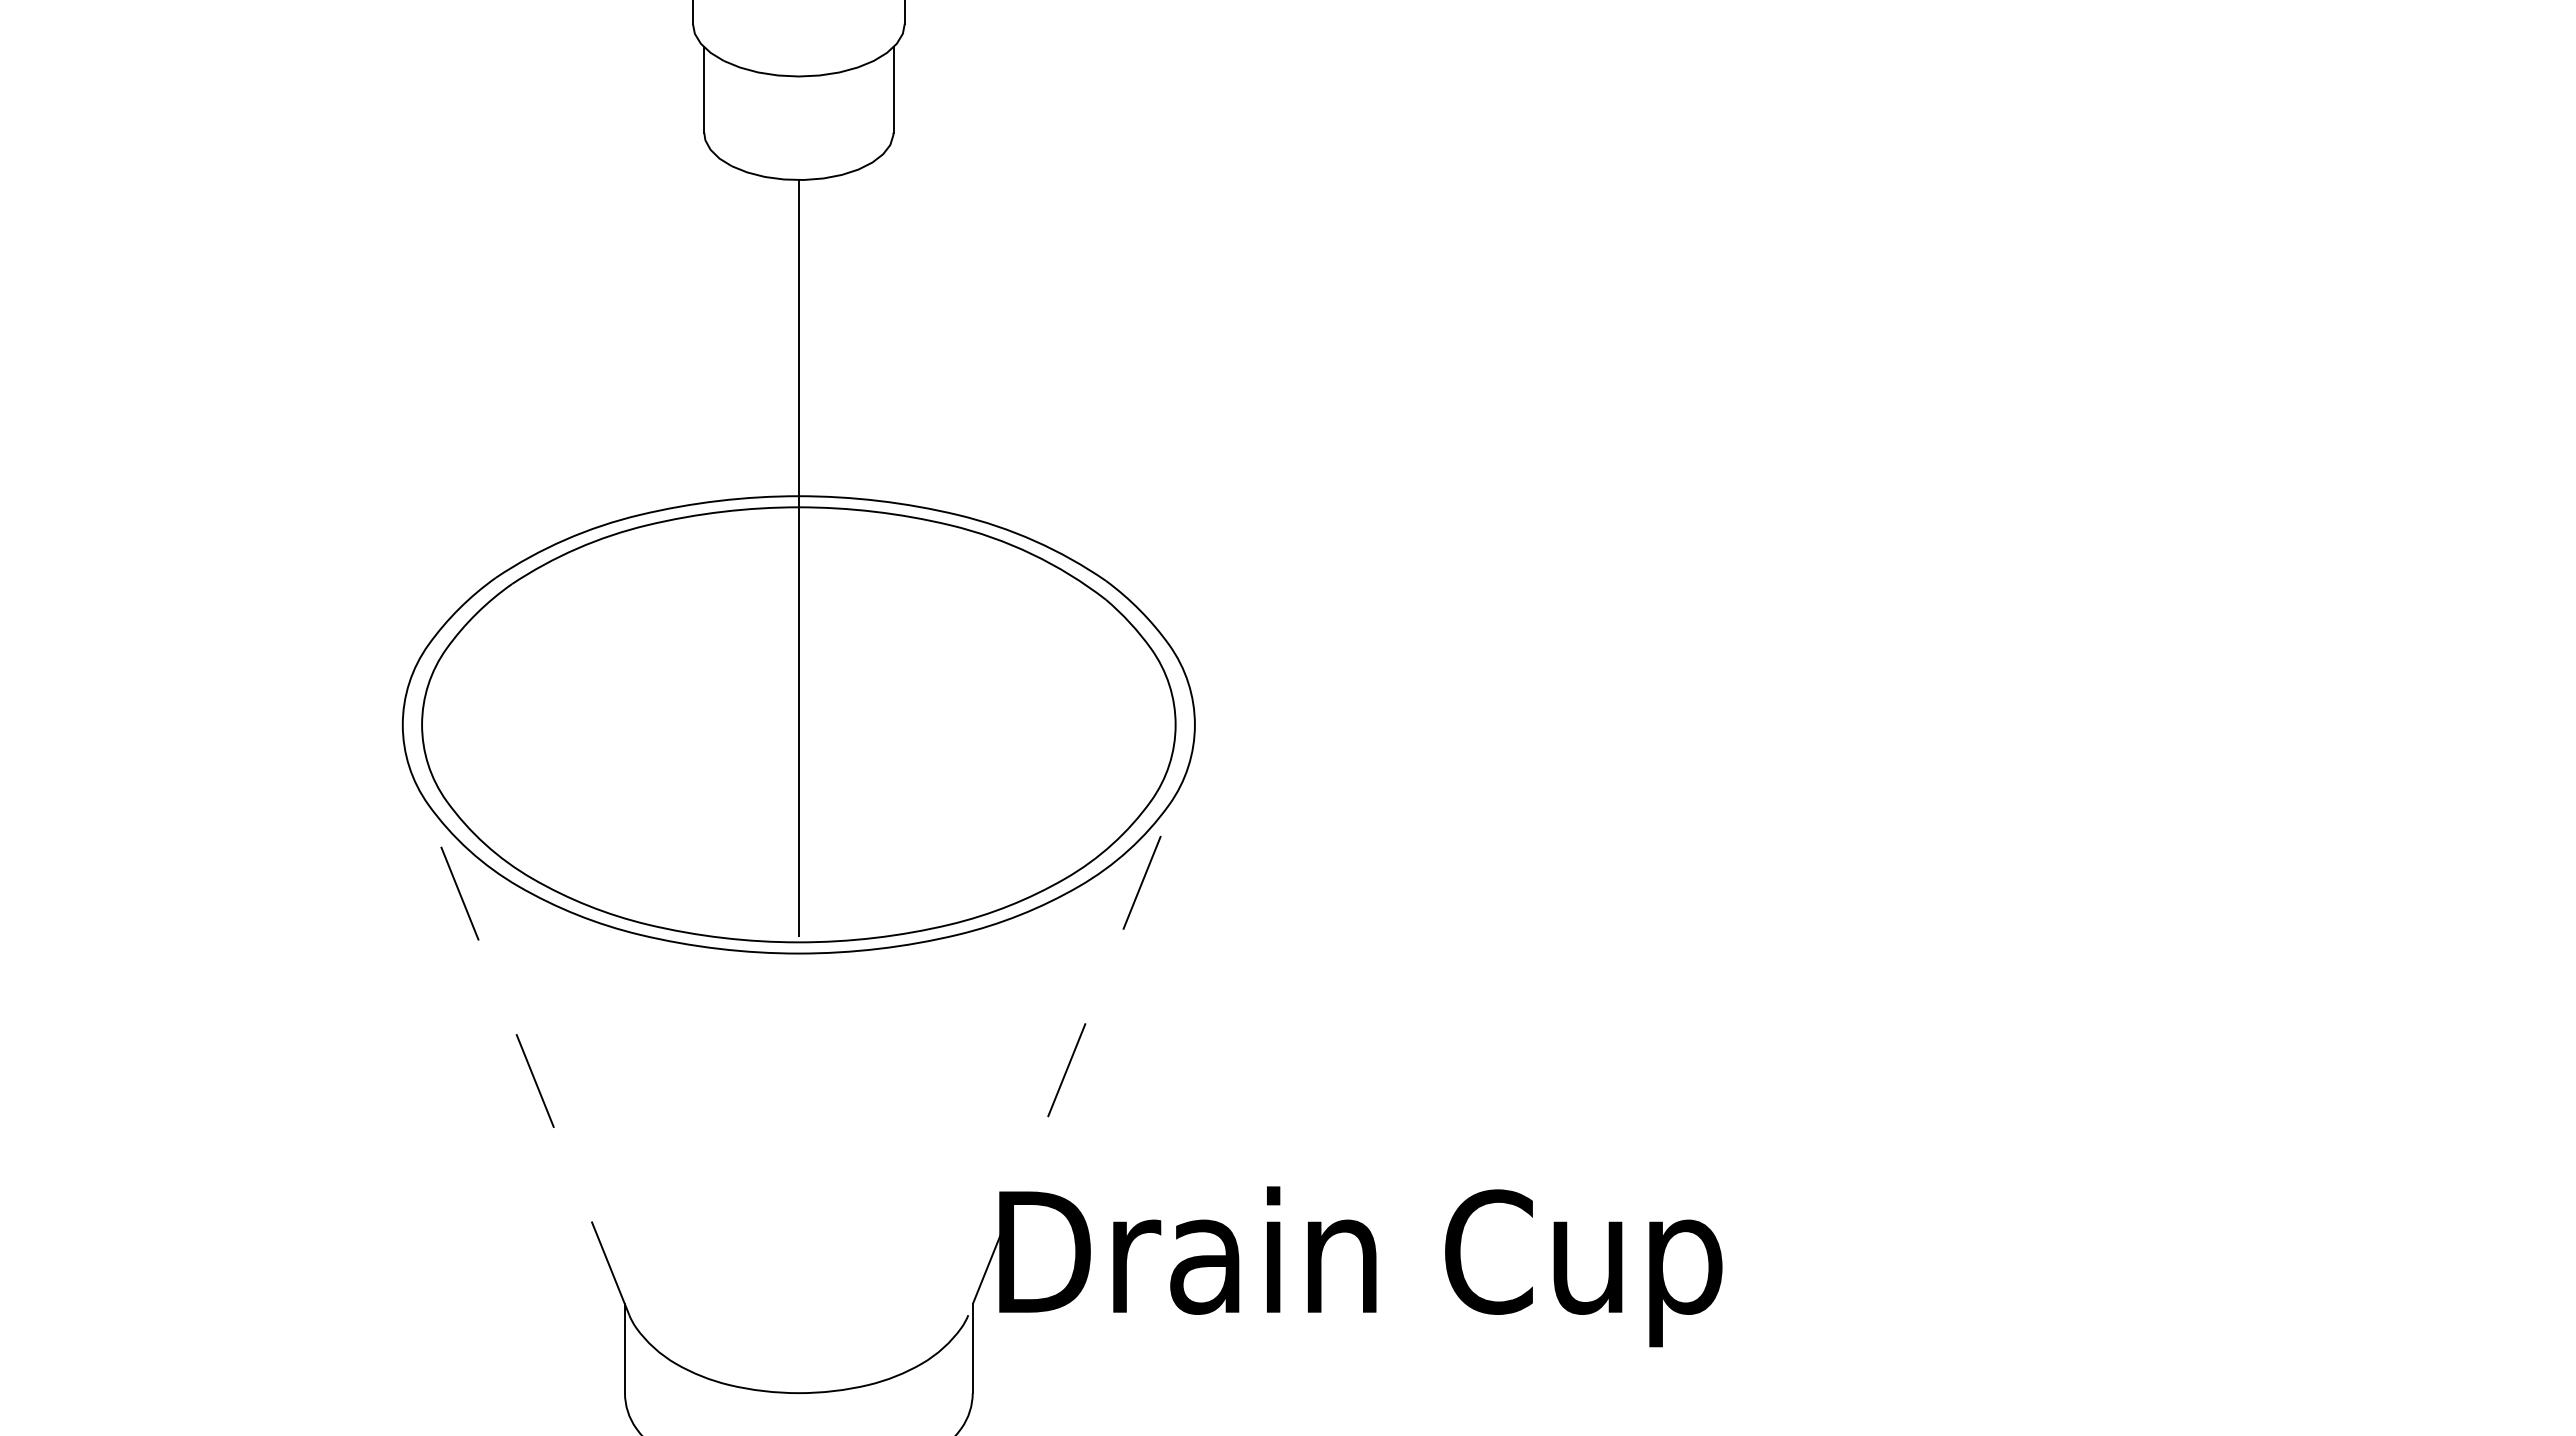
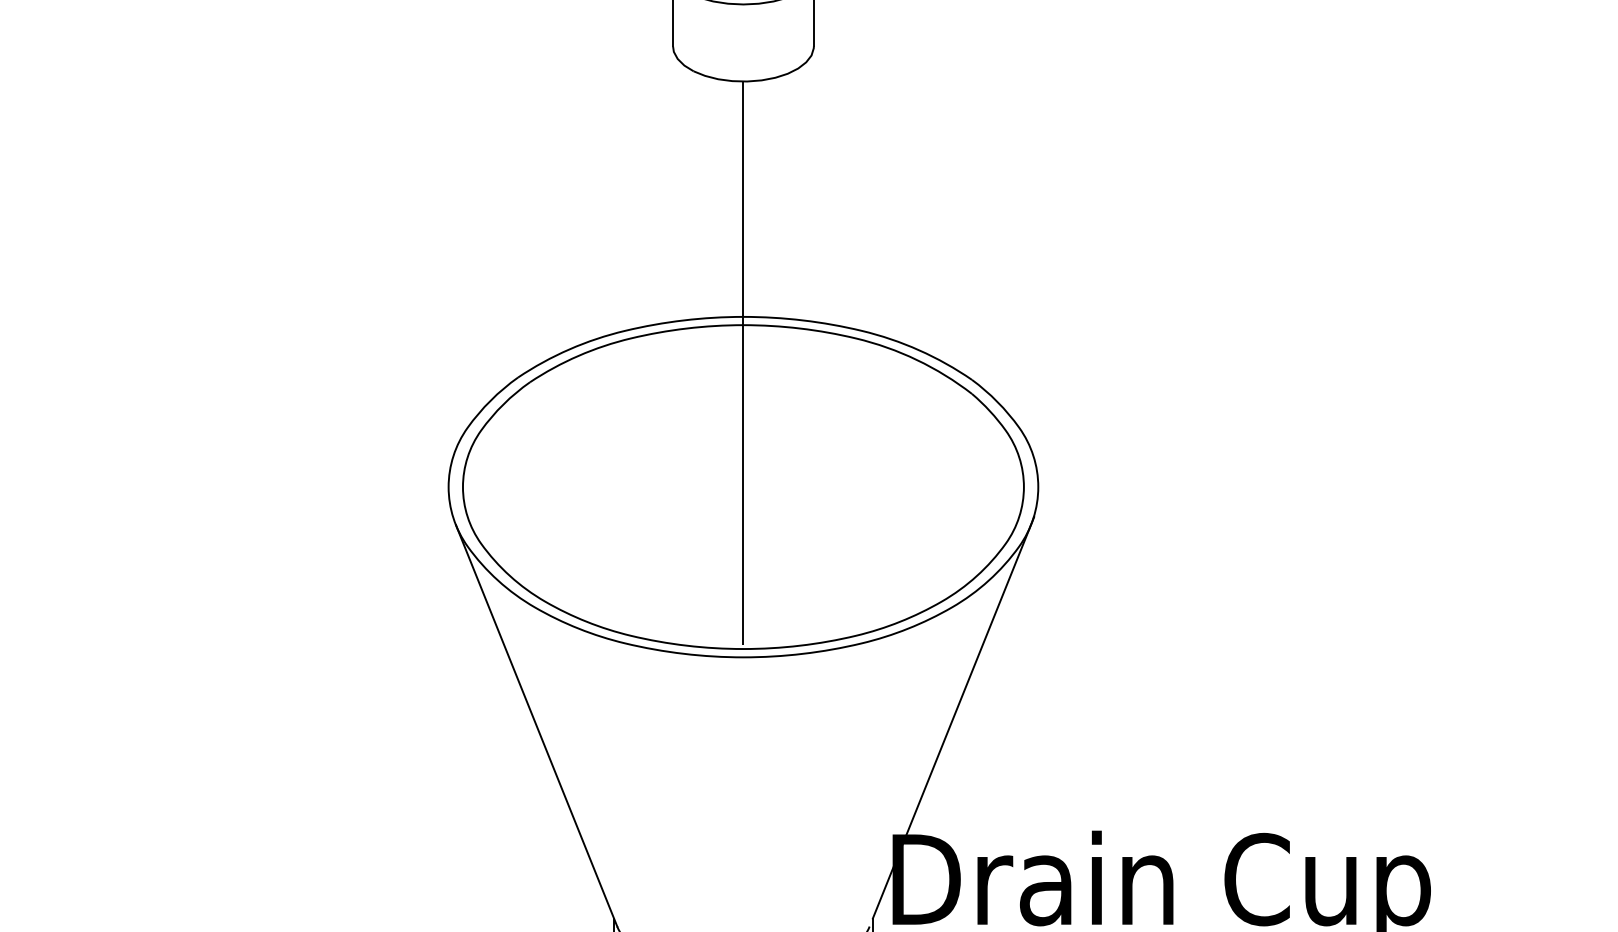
line: (1081, 1034) -> (953, 717), dashed -> solid
line: (521, 1045) -> (536, 725), dashed -> solid

